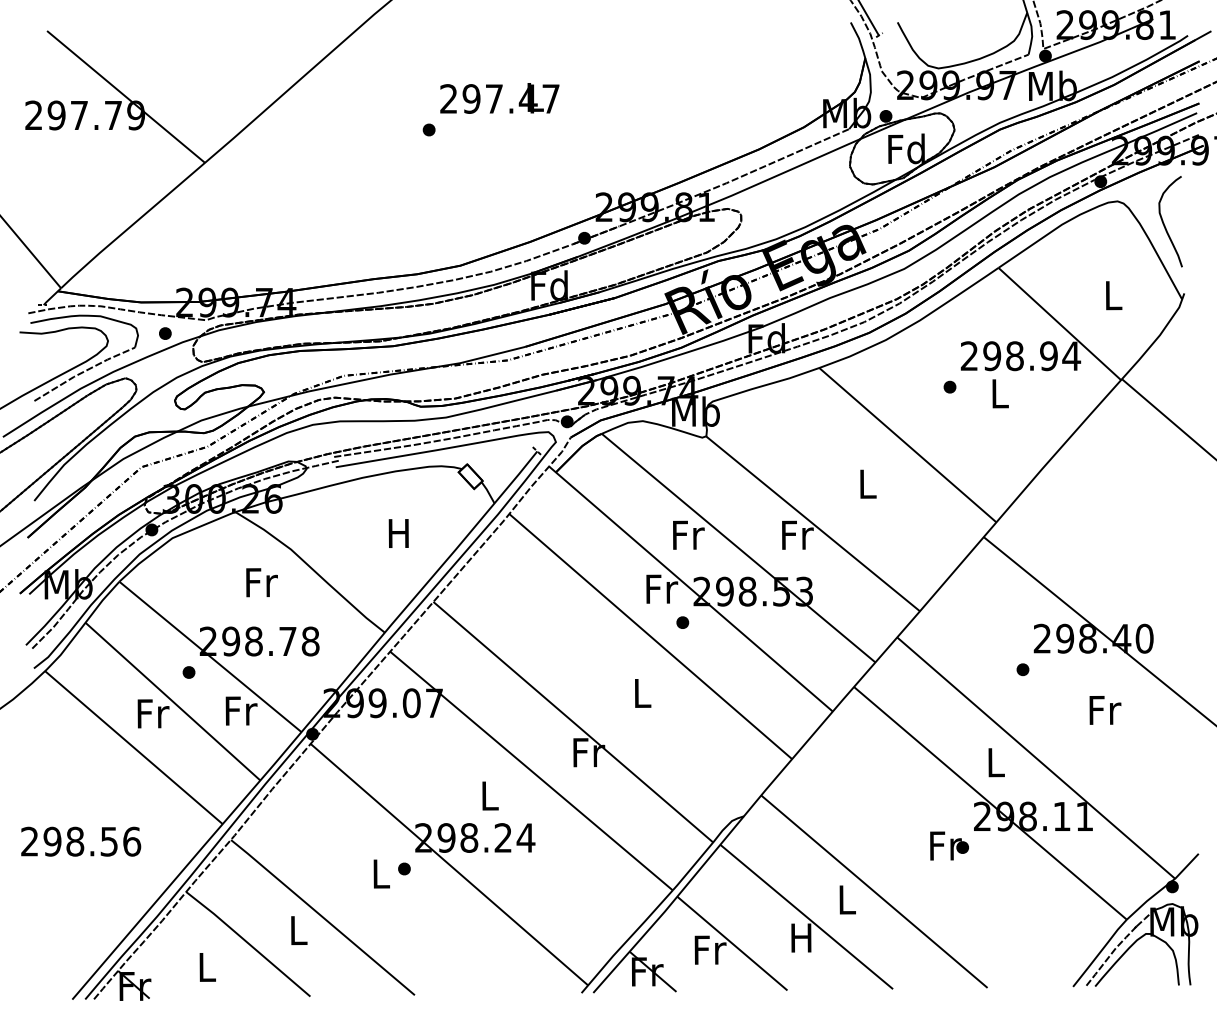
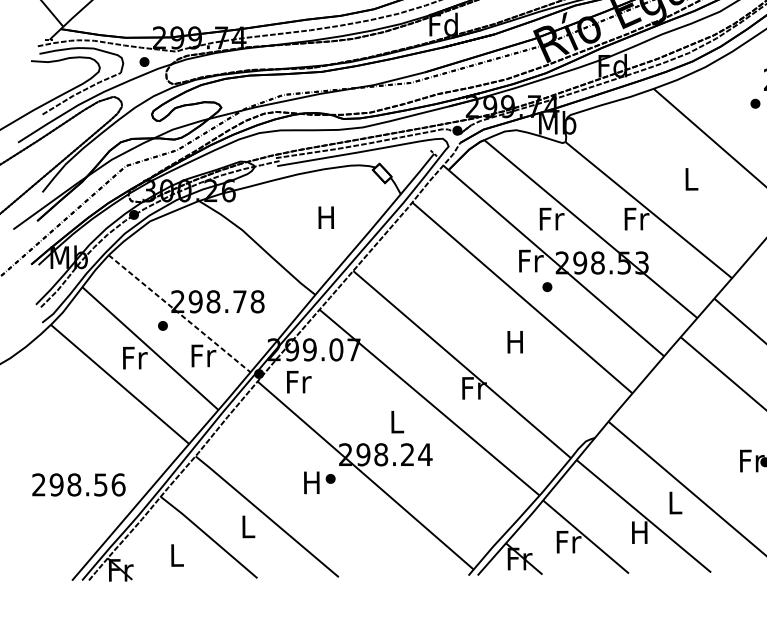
text: (261, 582) -> (298, 381), moved
line: (210, 656) -> (179, 313), solid -> dashed
text: (641, 693) -> (515, 342), L -> H
text: (81, 841) -> (79, 484), moved
text: (380, 873) -> (312, 482), L -> H

